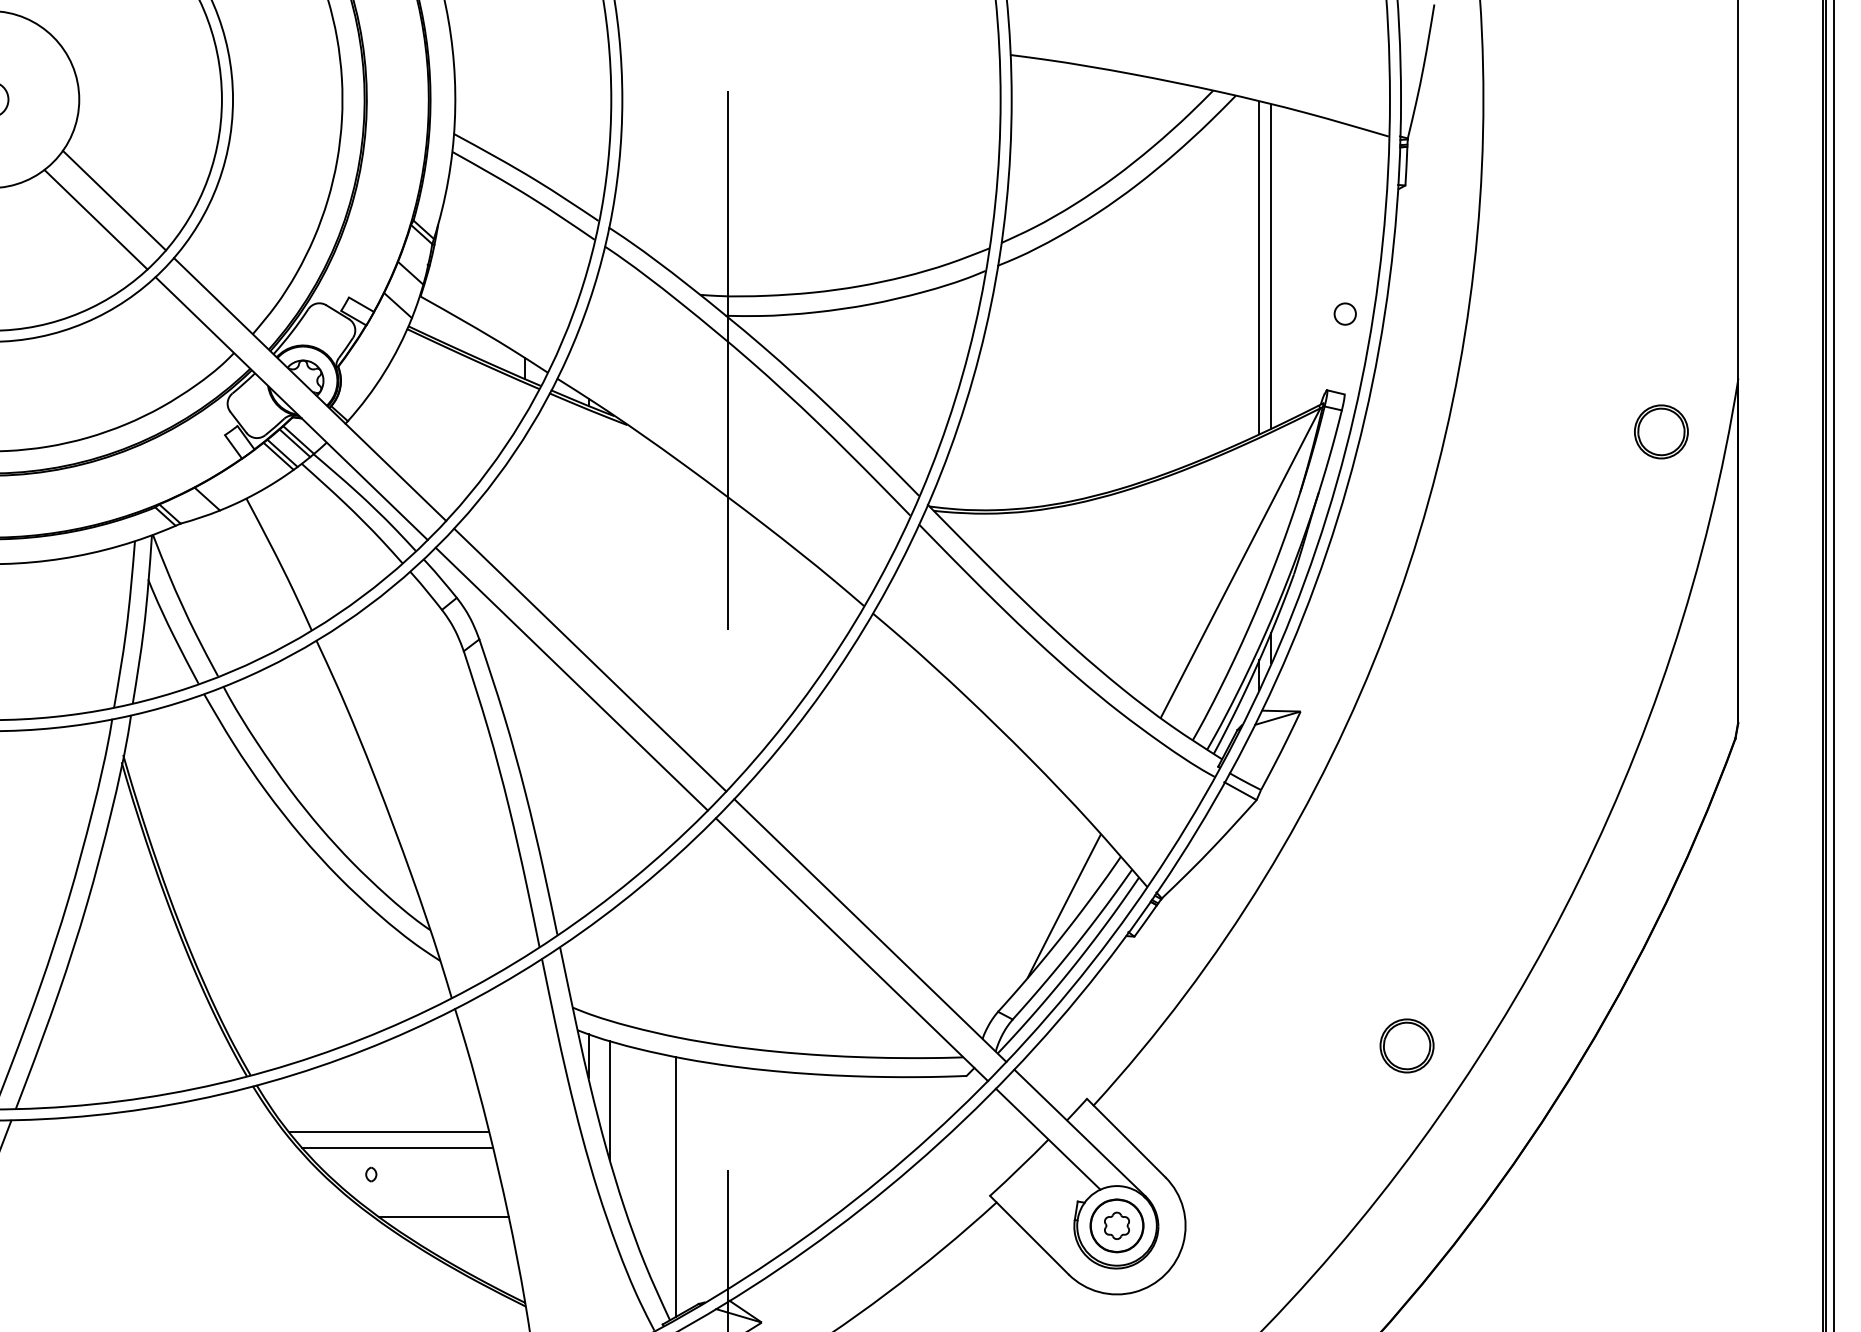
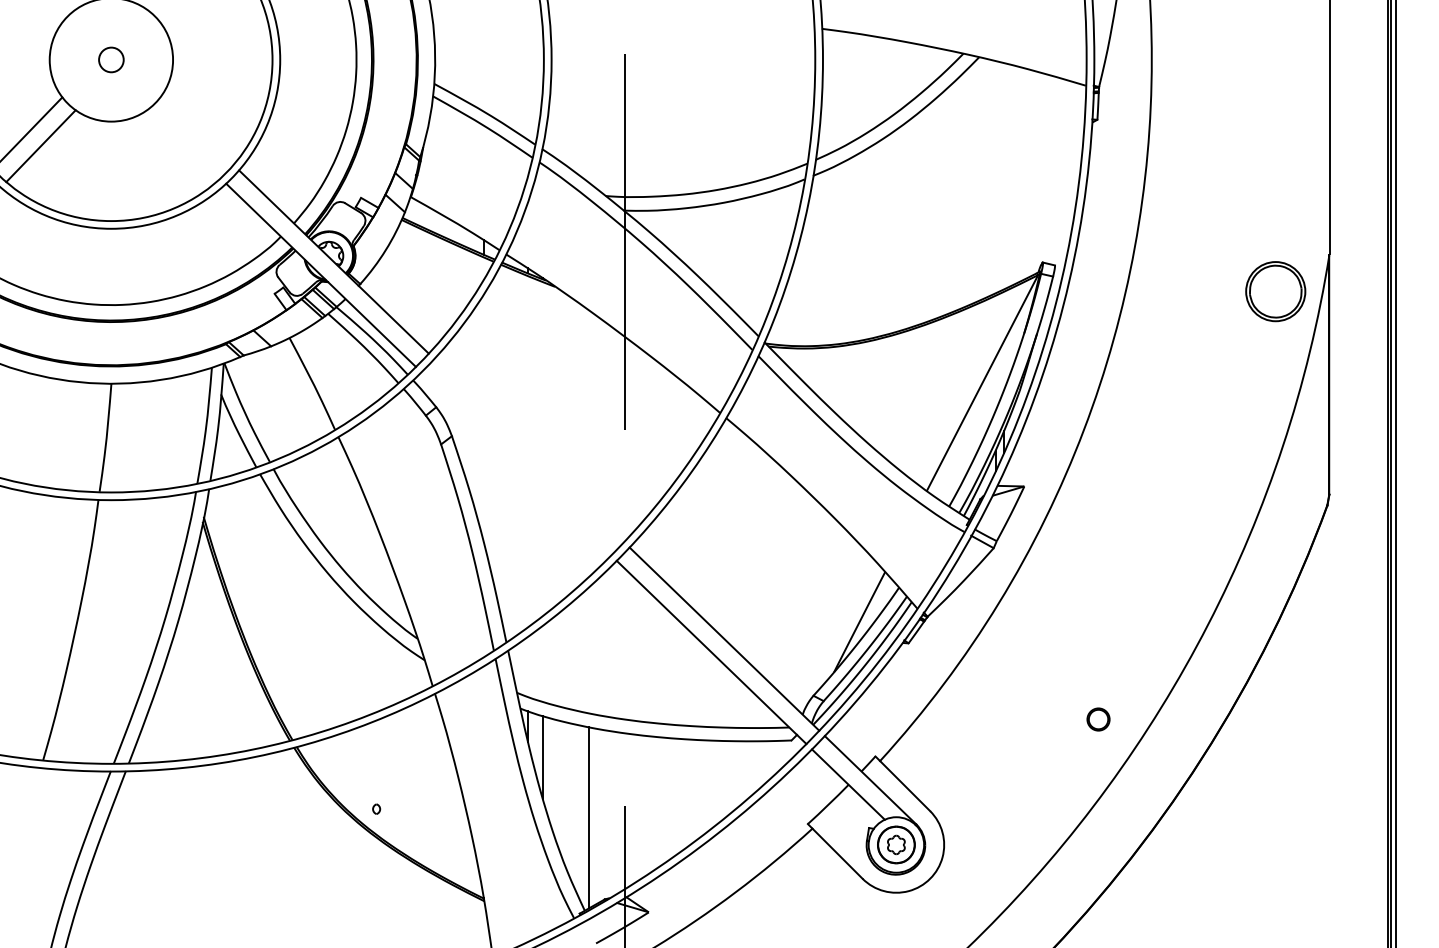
line: (114, 200) -> (197, 130), removed
line: (95, 219) -> (184, 143), removed
line: (1270, 266) -> (1003, 176), removed
line: (1259, 268) -> (995, 177), removed
circle: (1345, 314) -> (1055, 209), removed
part: (1660, 431) -> (1275, 291), size x1.6
line: (590, 659) -> (529, 450), removed
line: (571, 678) -> (516, 463), removed
part: (1406, 1045) -> (1098, 719), size x0.6
line: (388, 1131) -> (388, 779), removed
line: (396, 1147) -> (394, 790), removed
line: (444, 1216) -> (427, 838), removed

